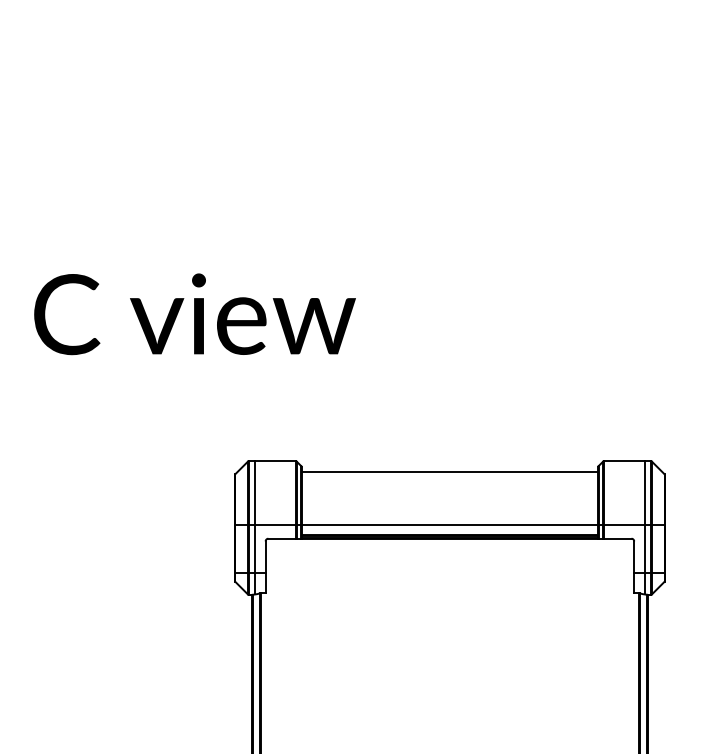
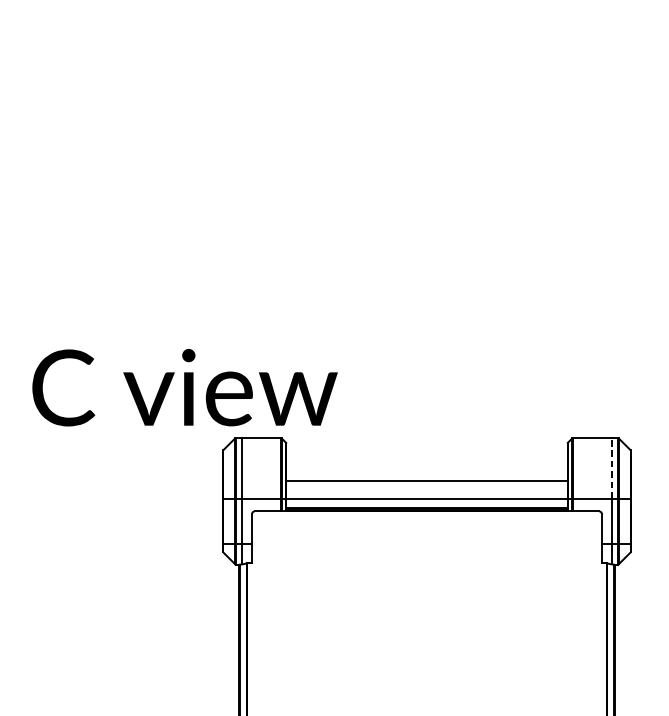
text: (194, 314) -> (184, 387), moved
line: (449, 471) -> (426, 480), moved
line: (644, 492) -> (611, 467), solid -> dashed

